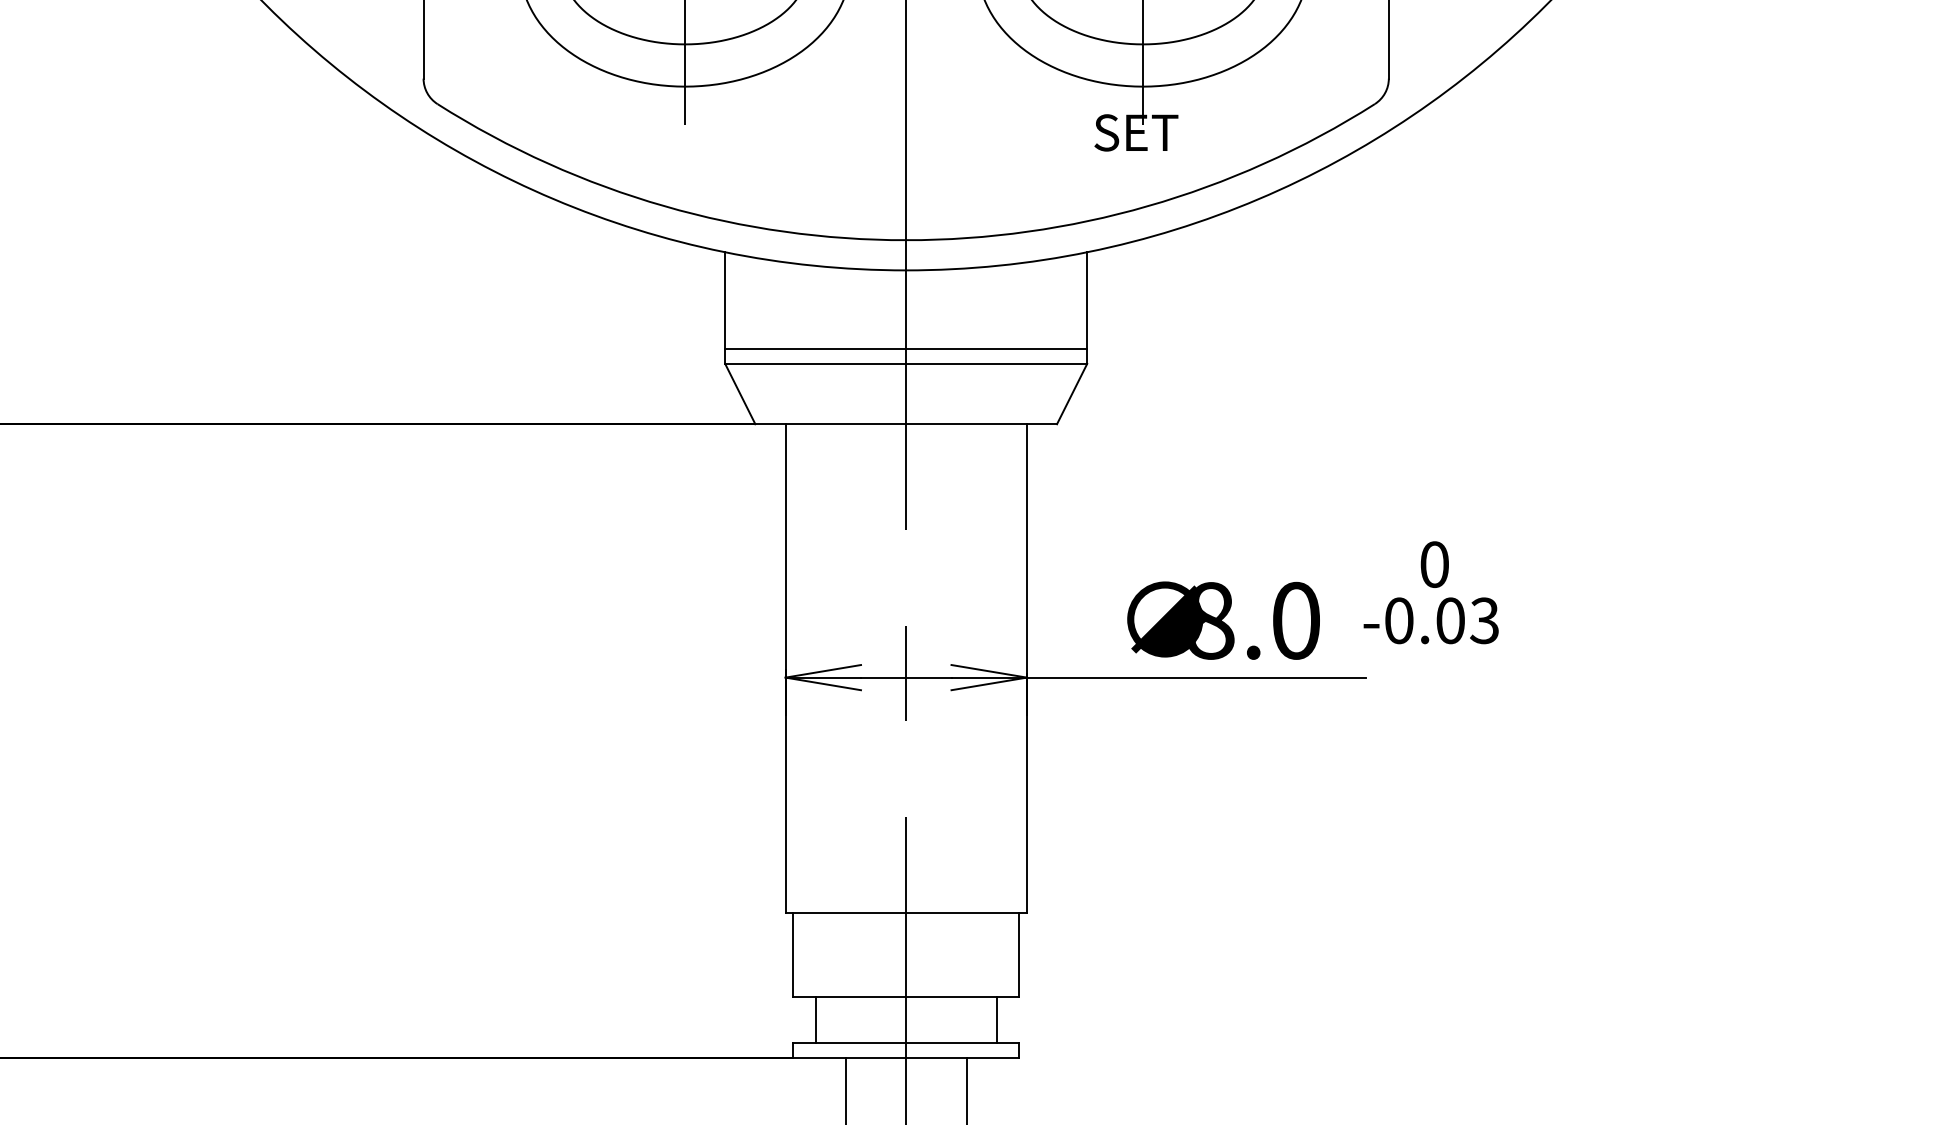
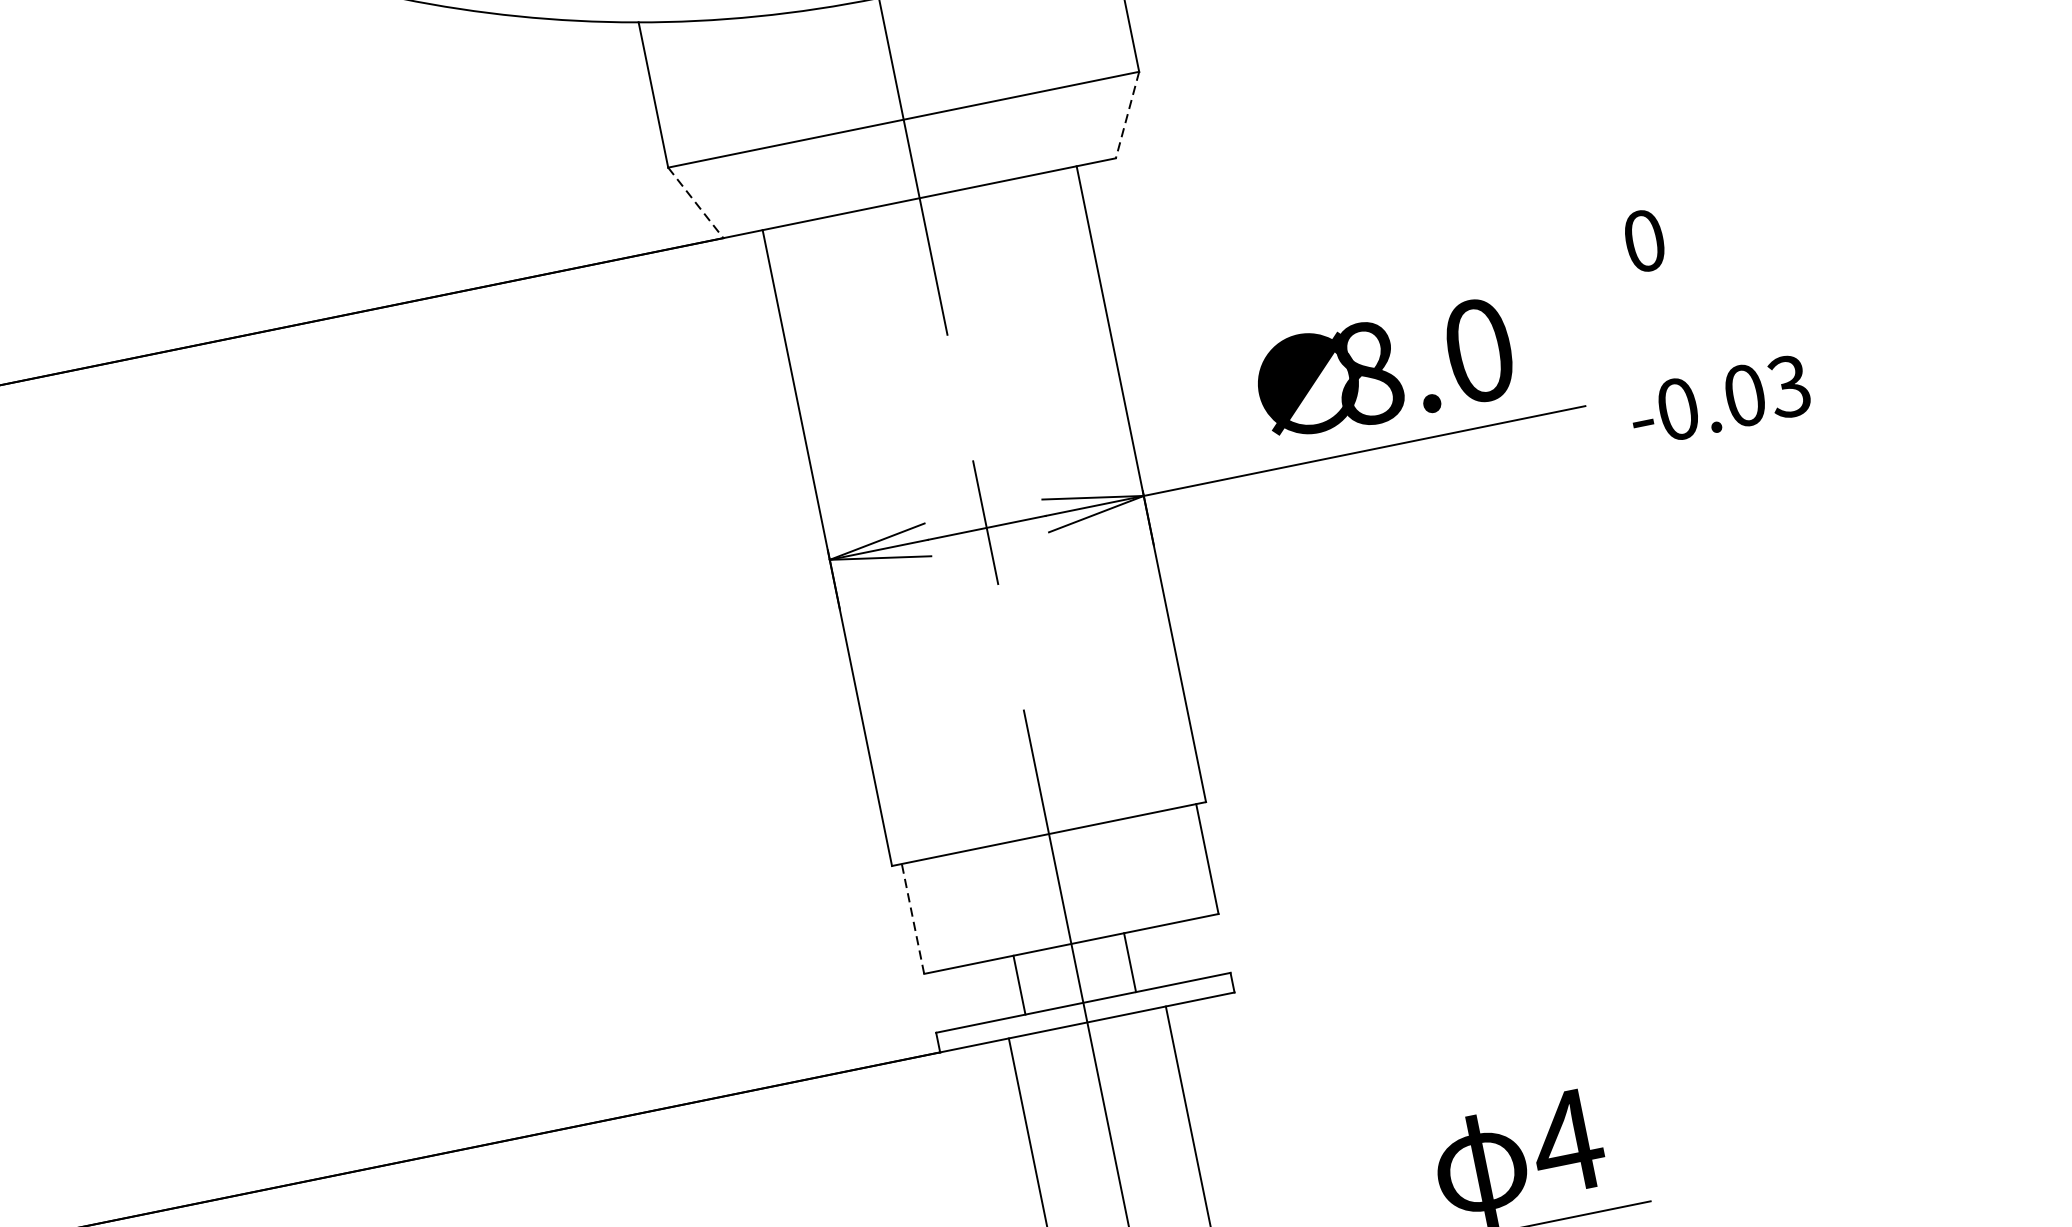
line: (906, 348) -> (899, 99), removed
line: (740, 394) -> (696, 203), solid -> dashed
line: (1072, 394) -> (1128, 115), solid -> dashed
text: (1430, 620) -> (1718, 400), moved
line: (793, 954) -> (913, 918), solid -> dashed
line: (815, 1019) -> (1019, 984), moved
line: (996, 1019) -> (1129, 962), moved

